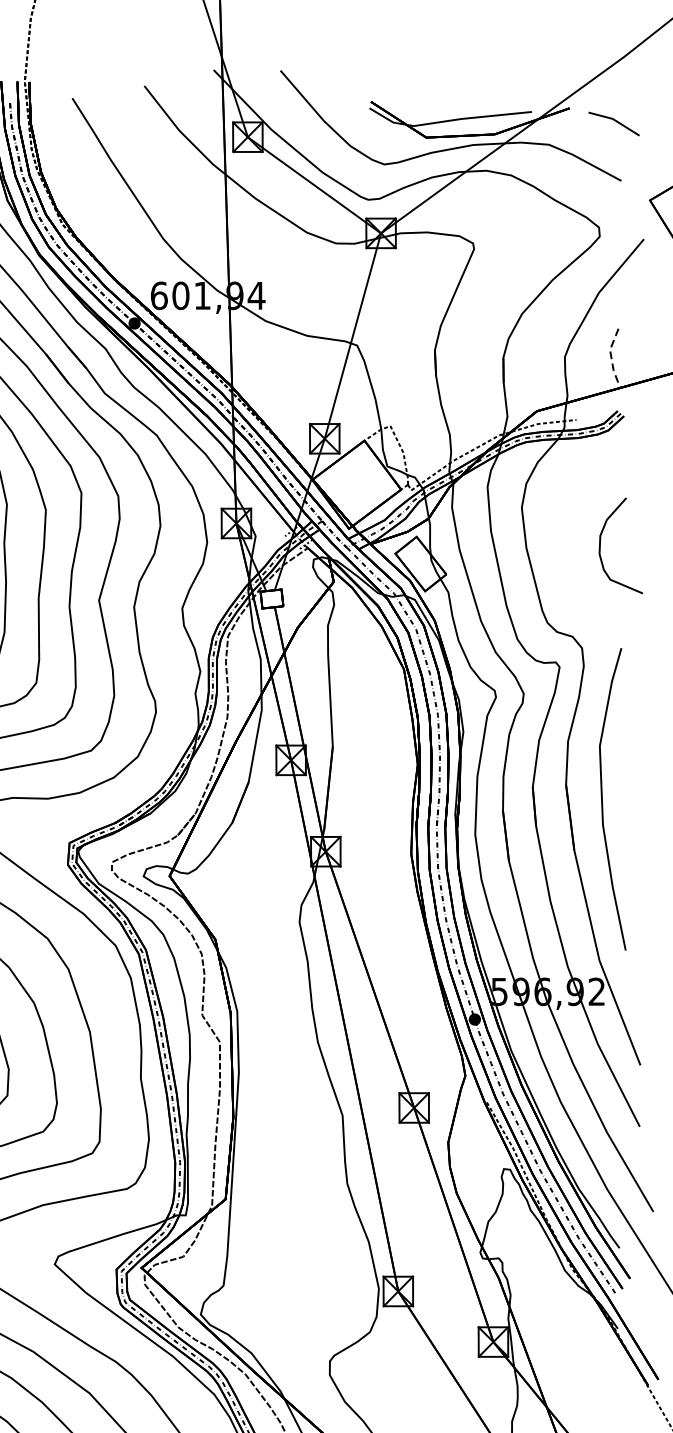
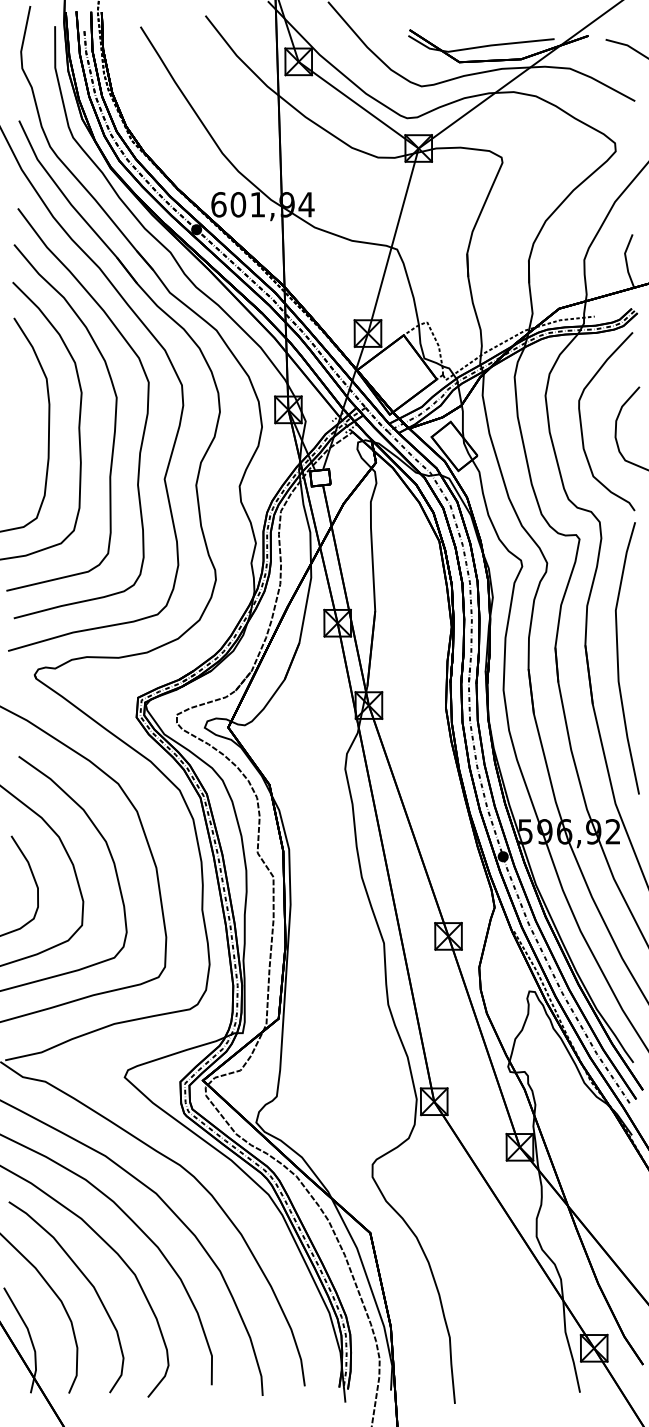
line: (611, 358) -> (626, 261), dashed -> solid
curve: (562, 543) -> (582, 427), added

